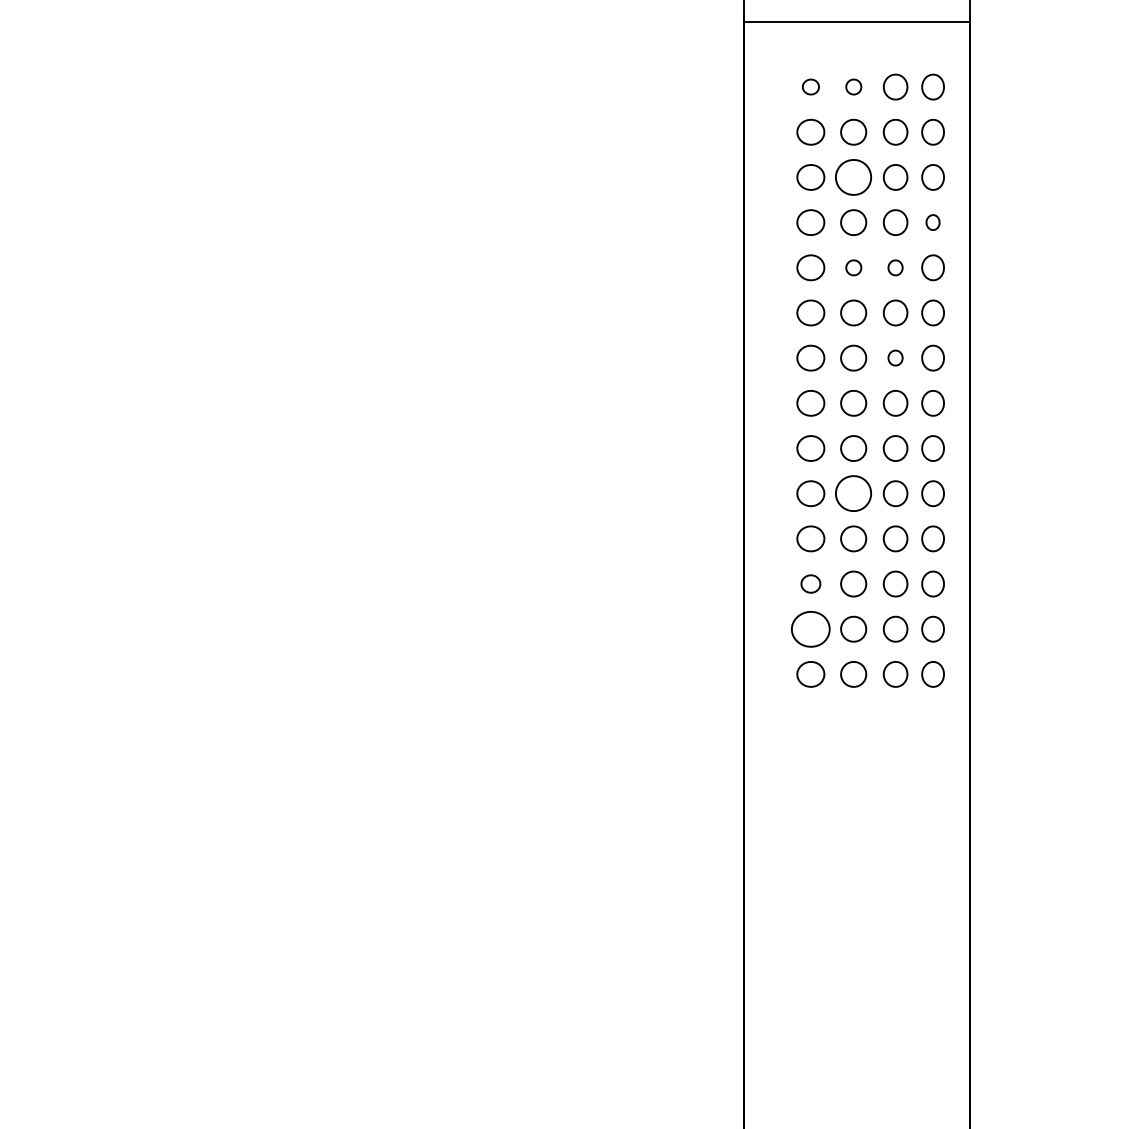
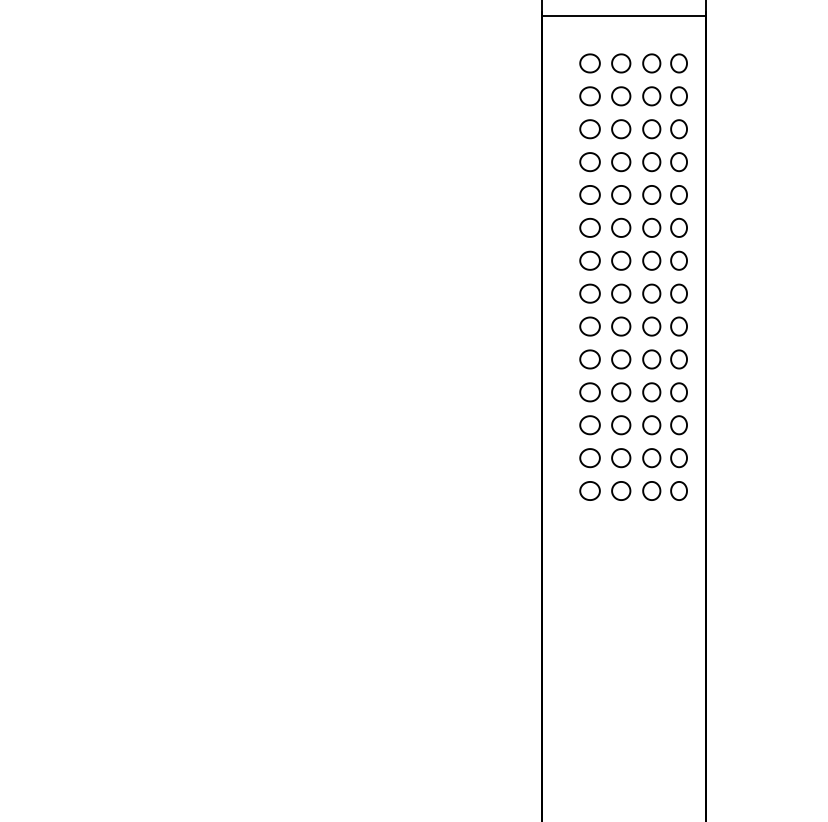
part: (810, 86) -> (589, 63), size x1.67
part: (853, 86) -> (621, 63), size x1.67
part: (853, 177) -> (621, 129), size x0.71
part: (932, 222) -> (678, 162), size x1.67
part: (853, 267) -> (621, 194), size x1.67
part: (895, 267) -> (651, 194), size x1.67
part: (895, 357) -> (651, 260), size x1.67
part: (853, 493) -> (621, 359), size x0.71
part: (810, 583) -> (589, 424), size x1.43
part: (810, 628) -> (589, 457), size x0.71

